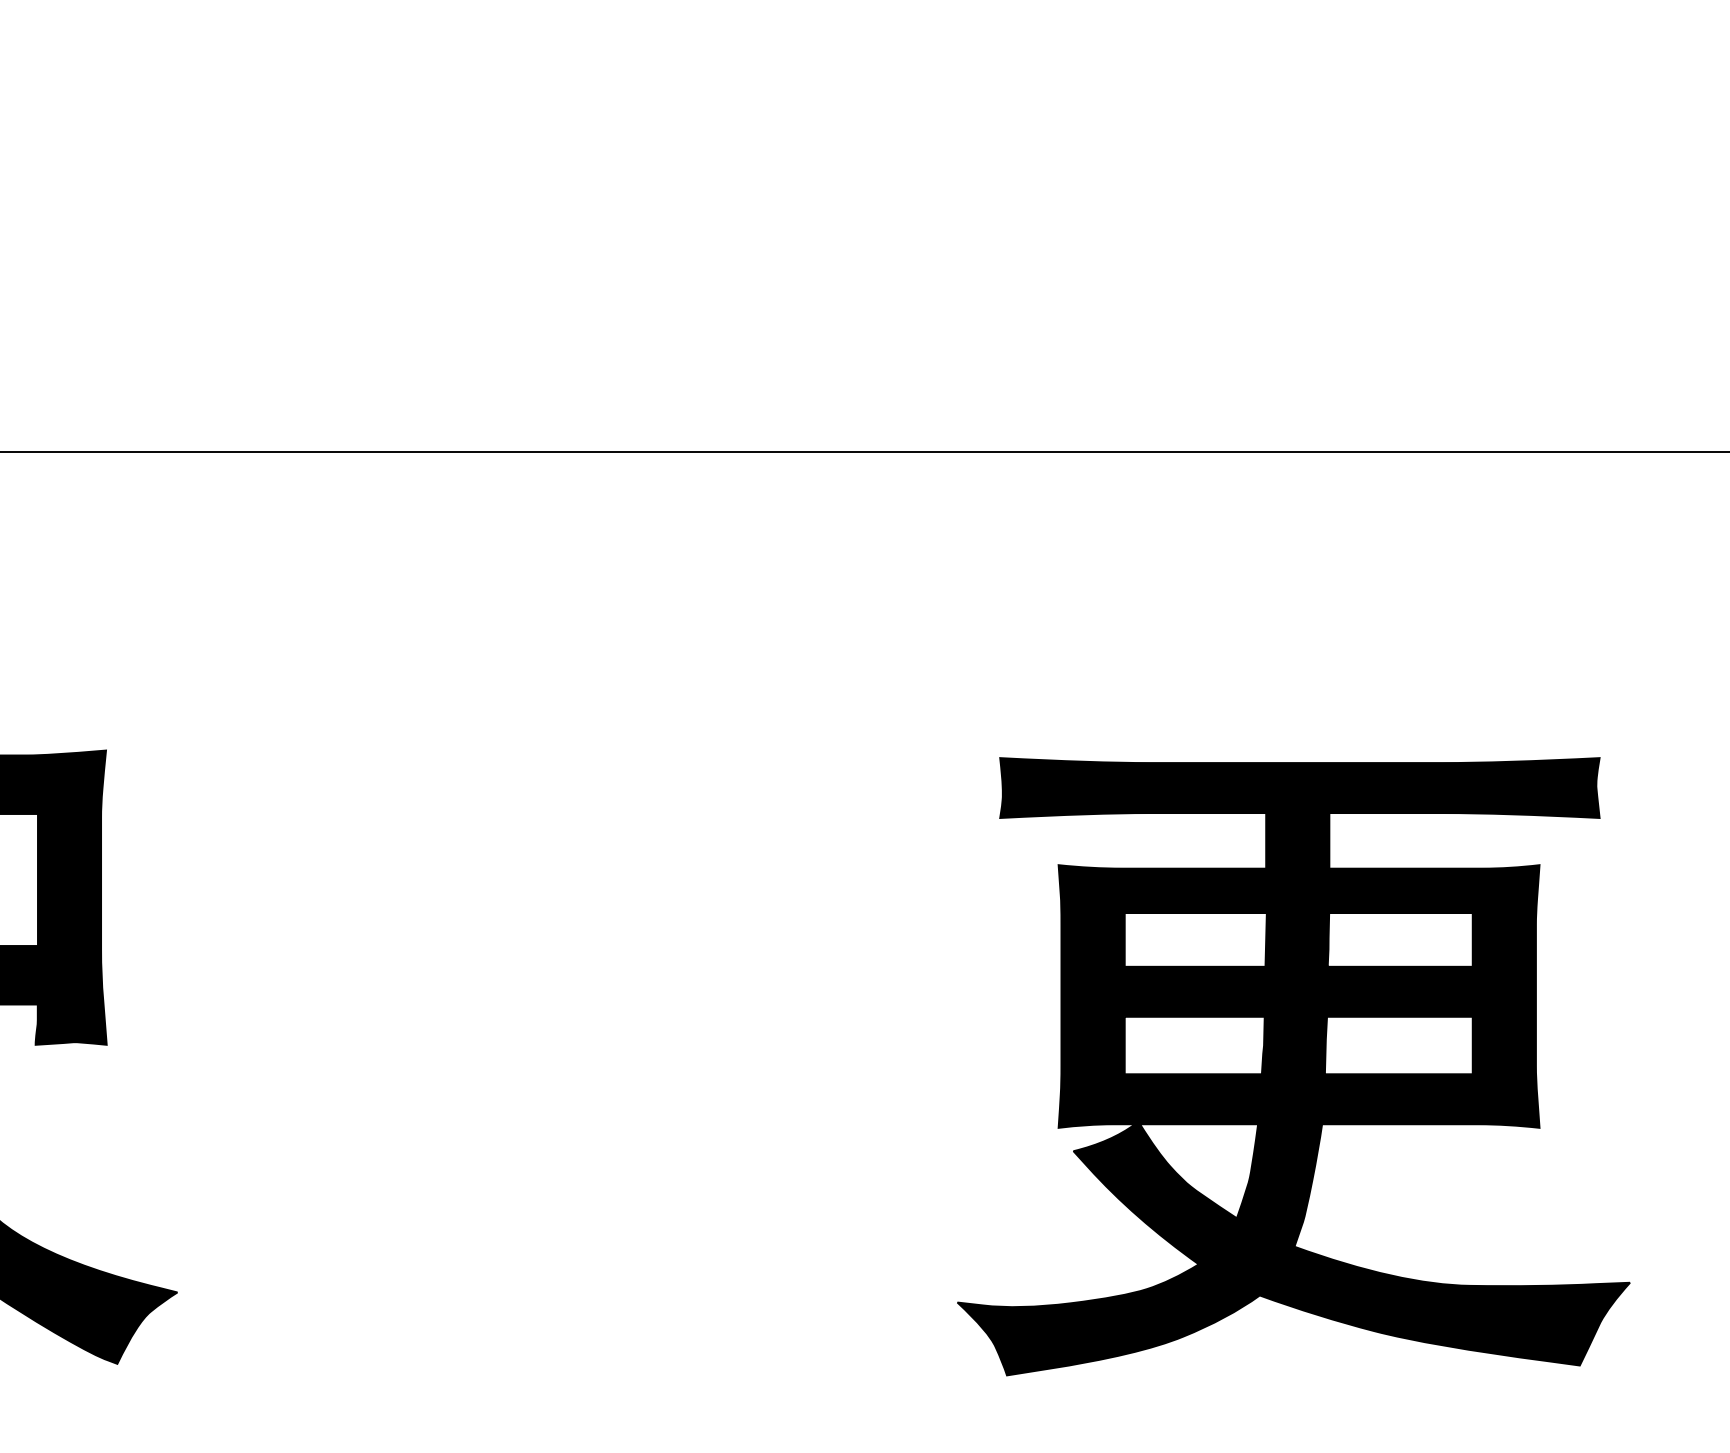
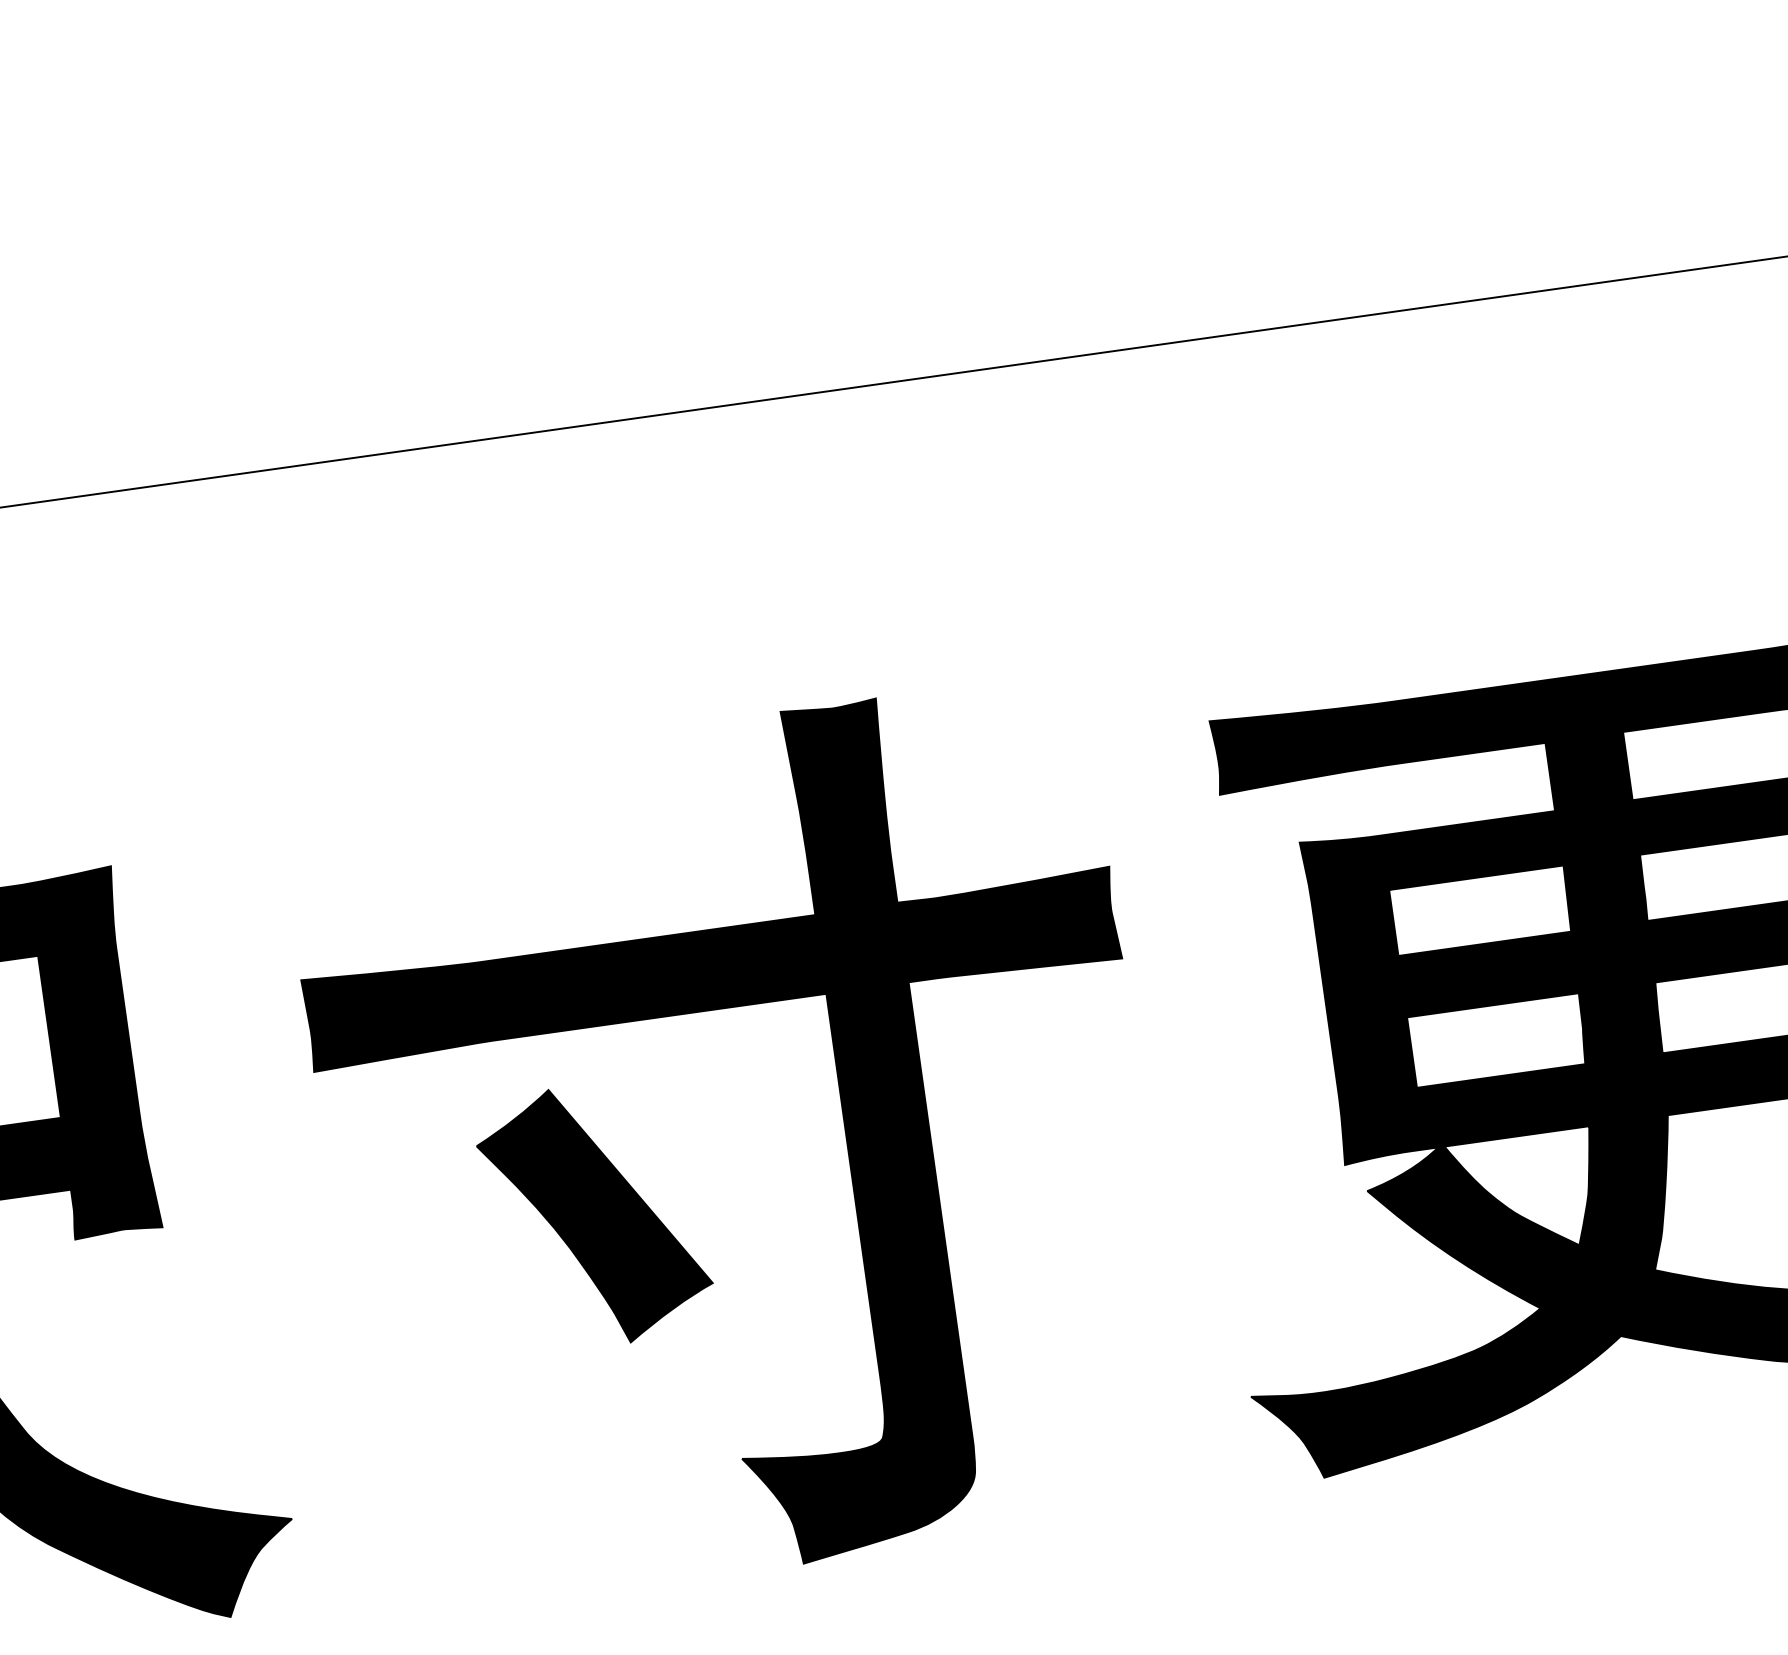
part: (502, 1089) -> (655, 1213), added

